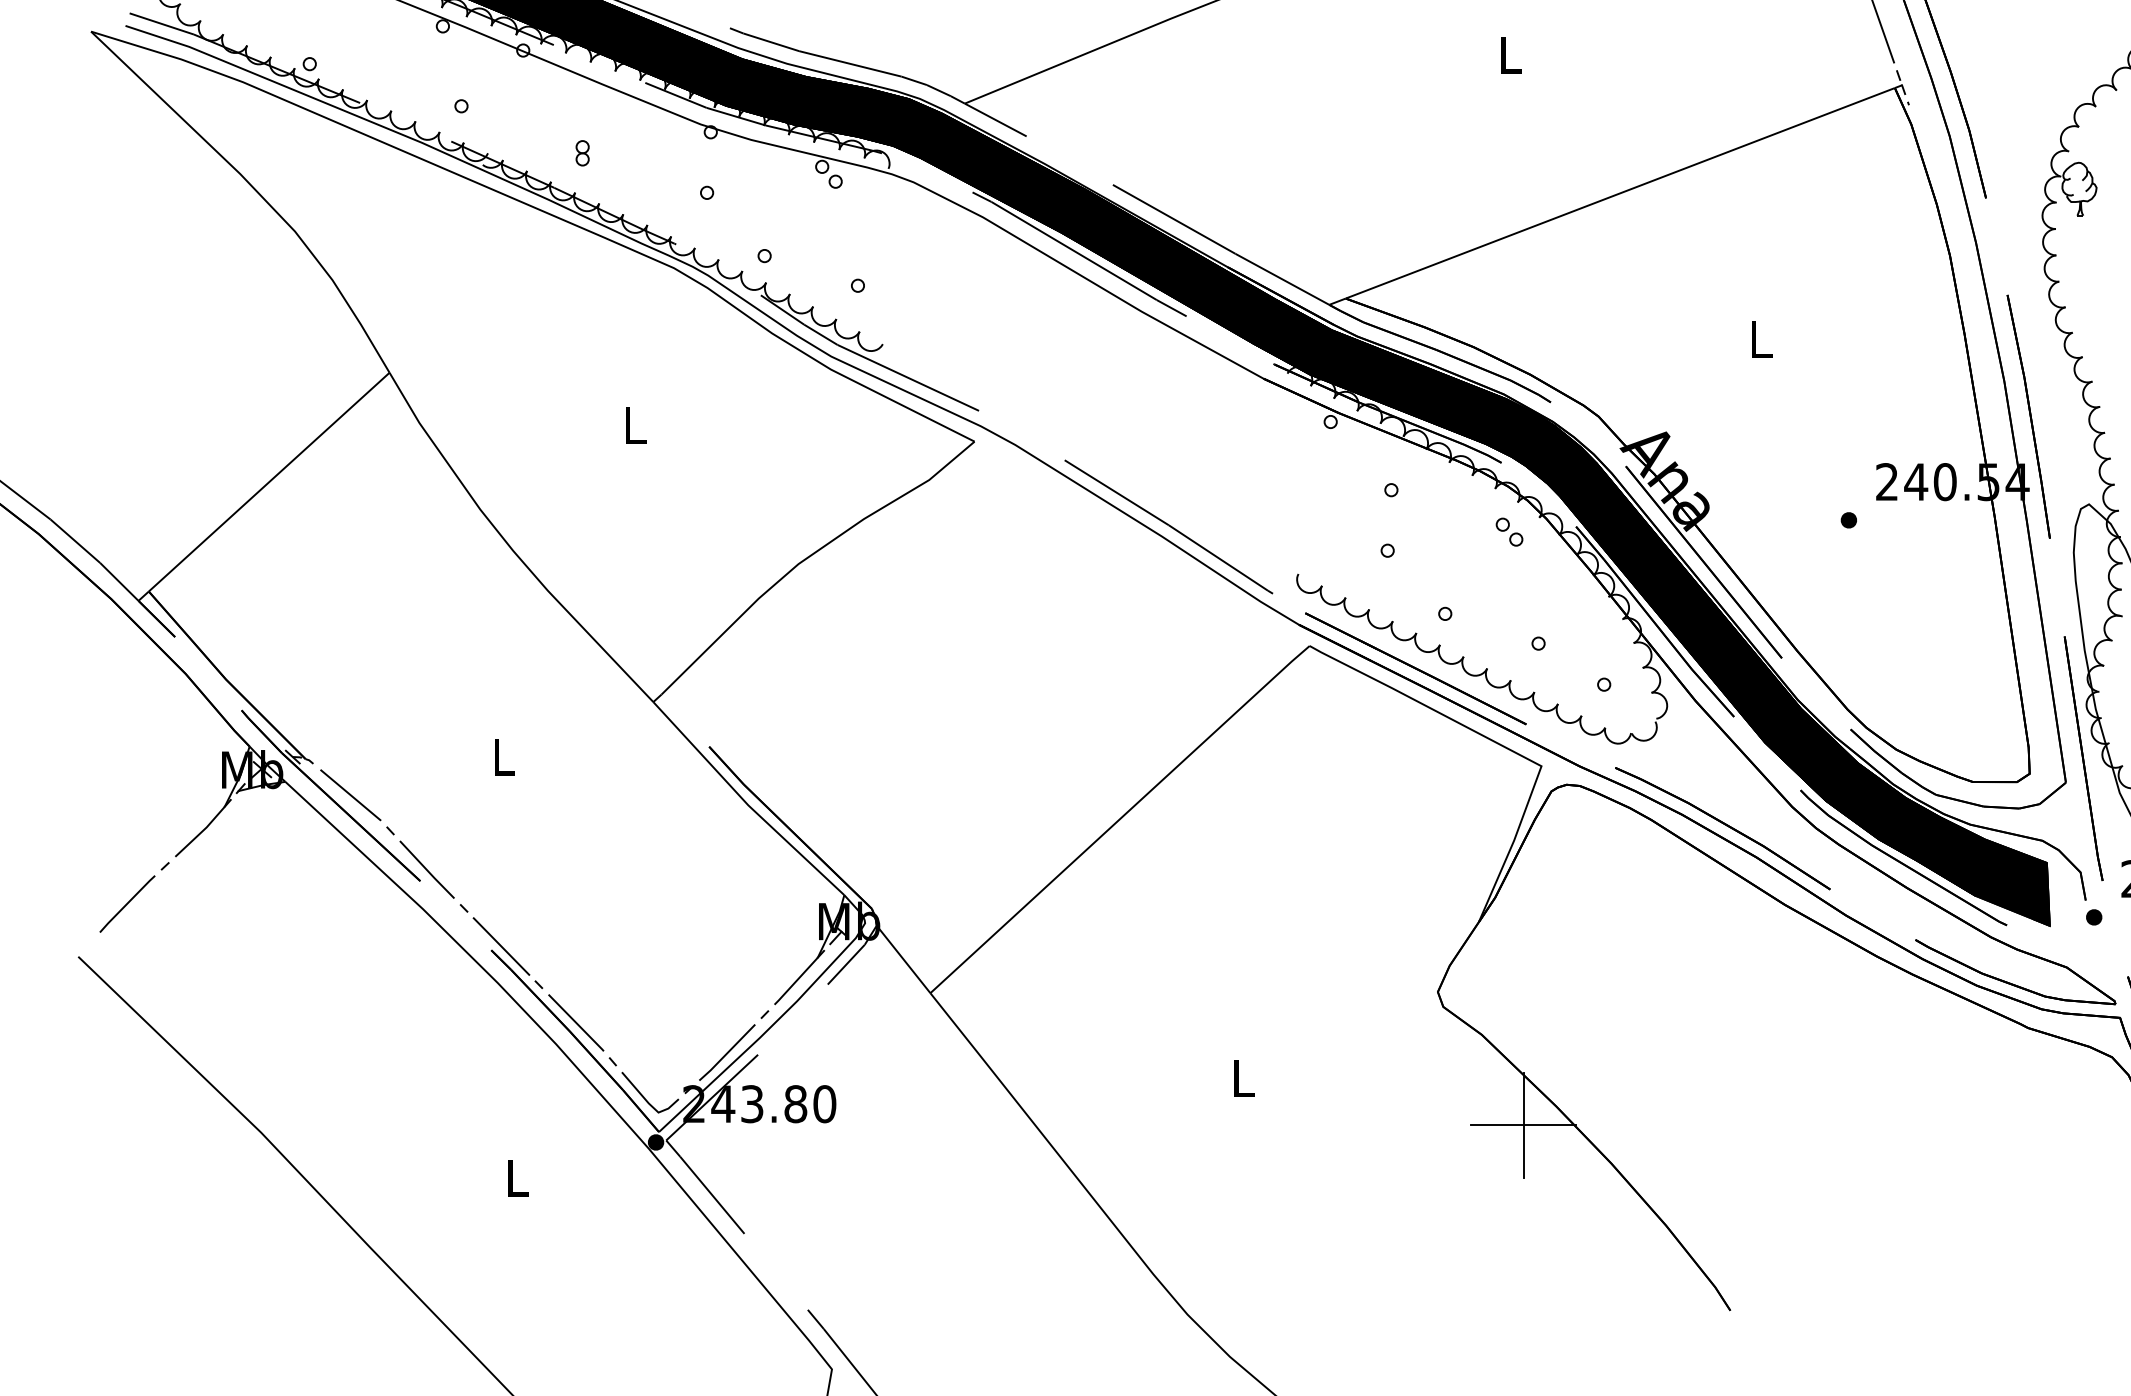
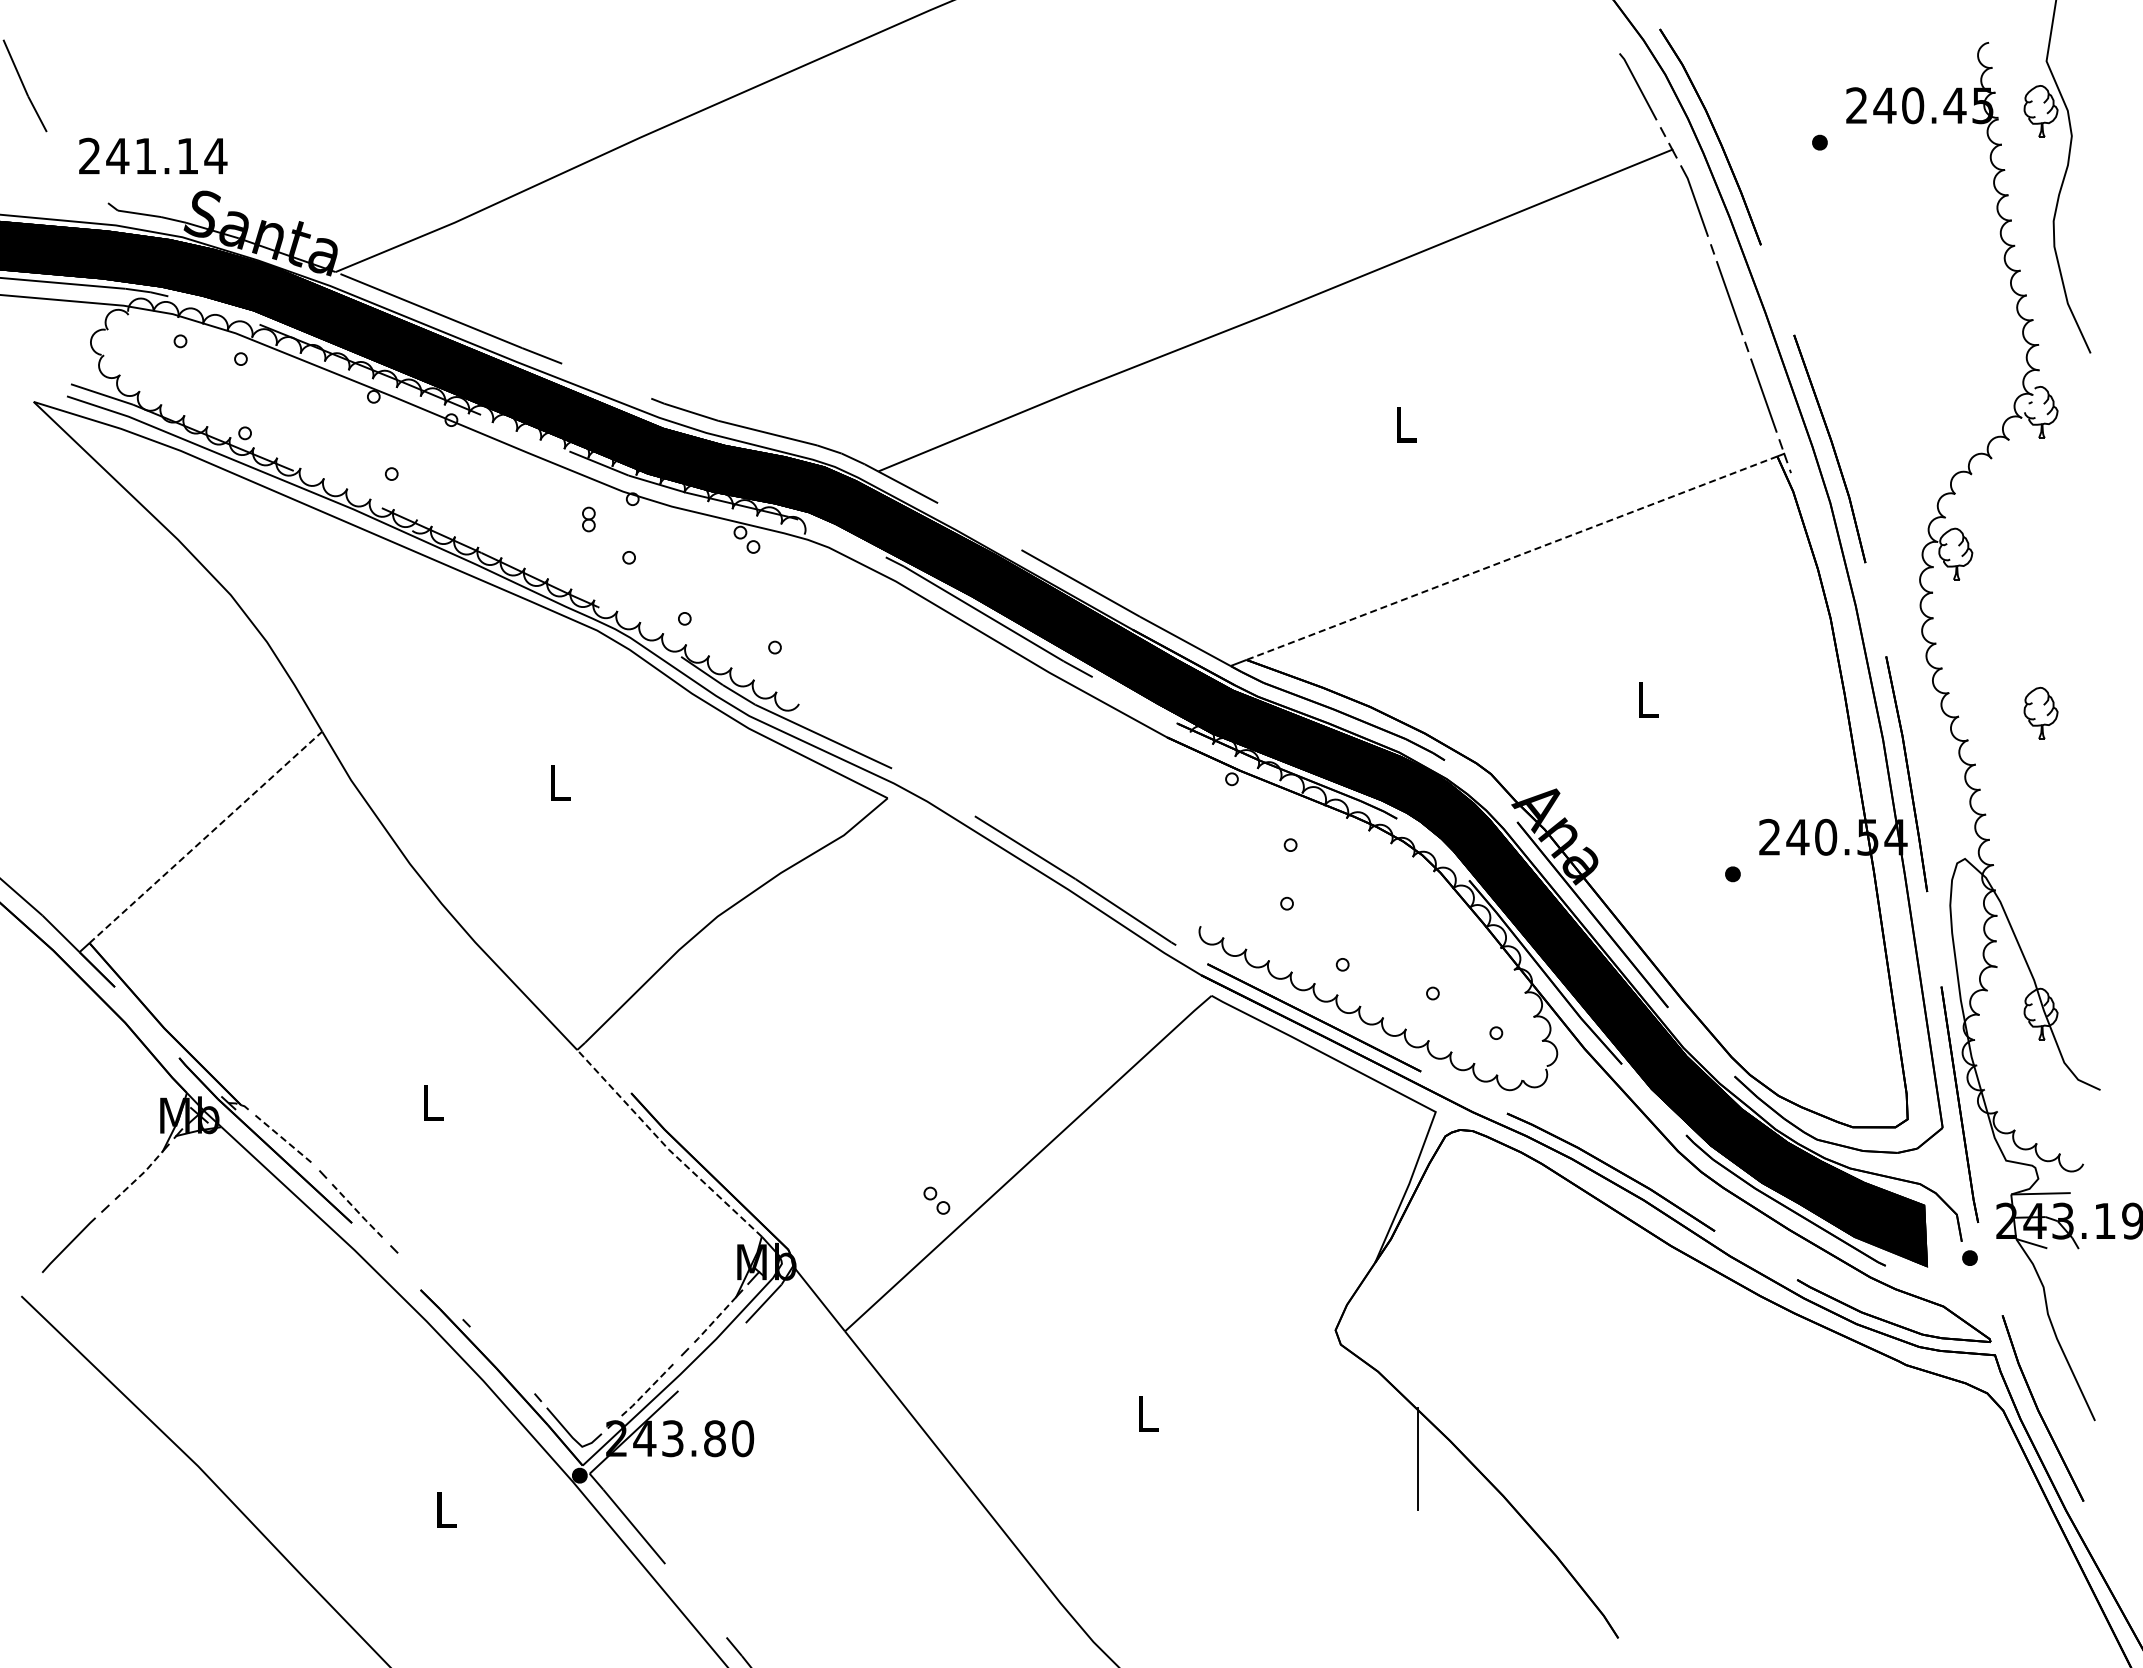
part: (582, 153) -> (588, 519), moved
line: (1619, 193) -> (1511, 558), solid -> dashed
line: (269, 482) -> (206, 837), solid -> dashed
part: (1509, 531) -> (936, 1200), moved
line: (351, 795) -> (285, 1140), solid -> dashed
line: (745, 801) -> (666, 1146), solid -> dashed
line: (201, 831) -> (140, 1175), solid -> dashed
line: (428, 871) -> (359, 1213), solid -> dashed
line: (501, 945) -> (430, 1285), removed
line: (795, 981) -> (714, 1320), solid -> dashed
line: (576, 1022) -> (502, 1359), removed
line: (727, 1053) -> (648, 1389), solid -> dashed
line: (1523, 1125) -> (1418, 1459), removed

